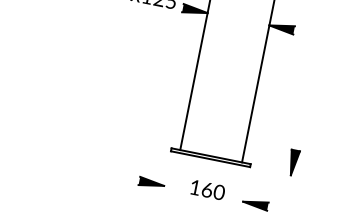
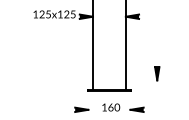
part: (293, 162) -> (157, 73), moved

